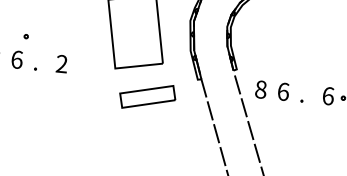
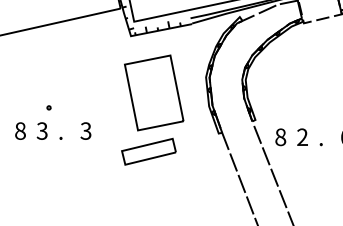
text: (16, 59) -> (41, 130), 6 -> 3
text: (61, 63) -> (85, 130), 2 -> 3
text: (283, 92) -> (302, 137), 6 -> 2
part: (147, 96) -> (148, 151), moved

